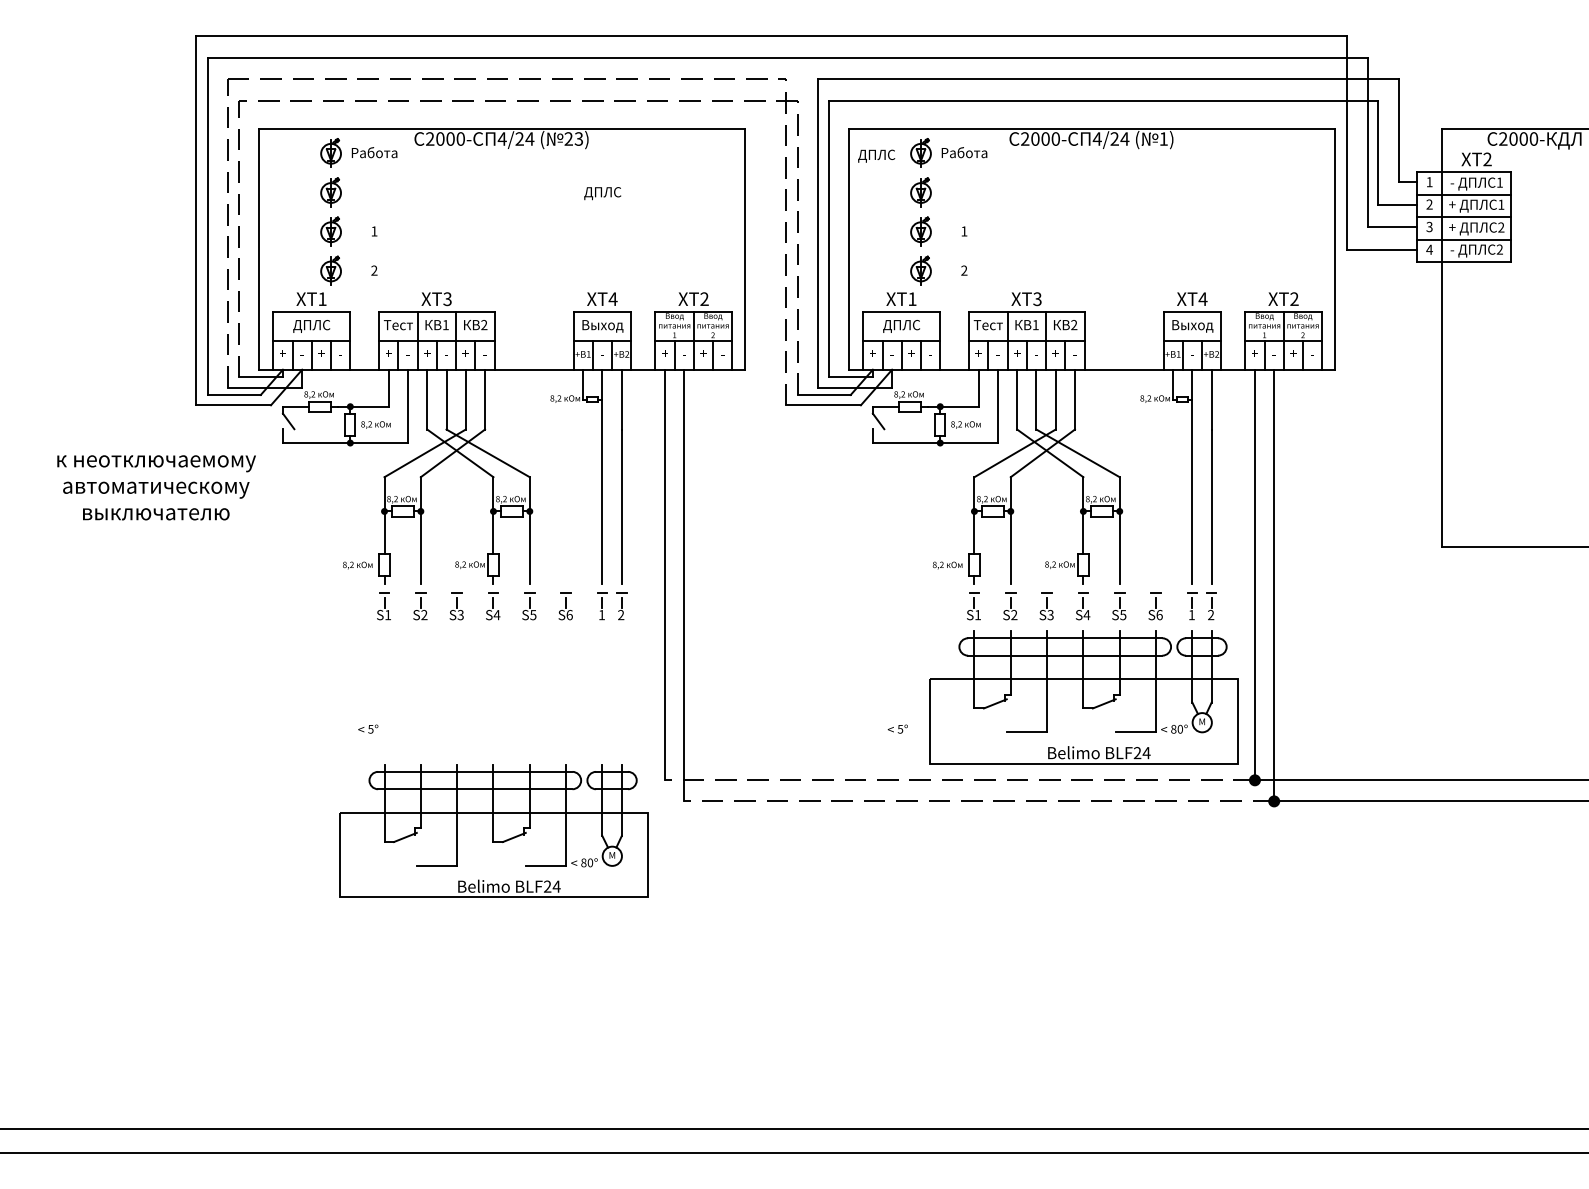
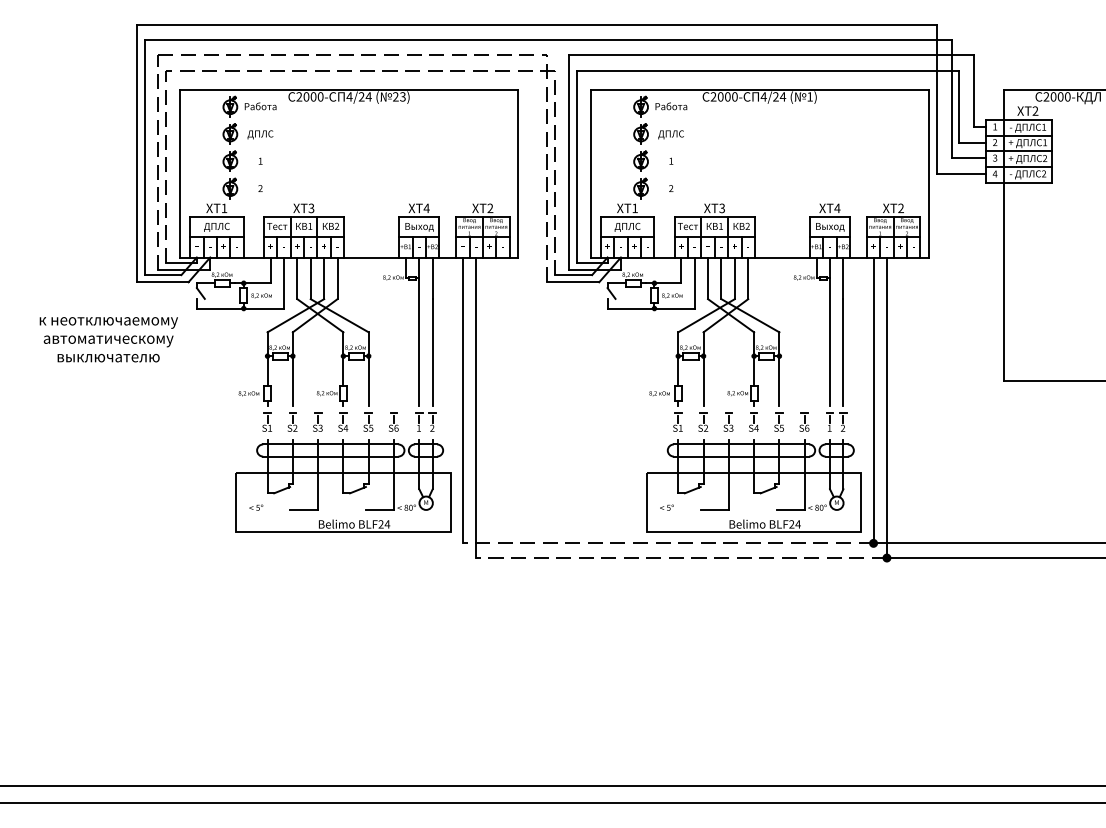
text: (875, 155) -> (670, 134), moved
text: (602, 193) -> (260, 134), moved
text: (897, 728) -> (666, 507), moved
part: (493, 830) -> (343, 485), moved

